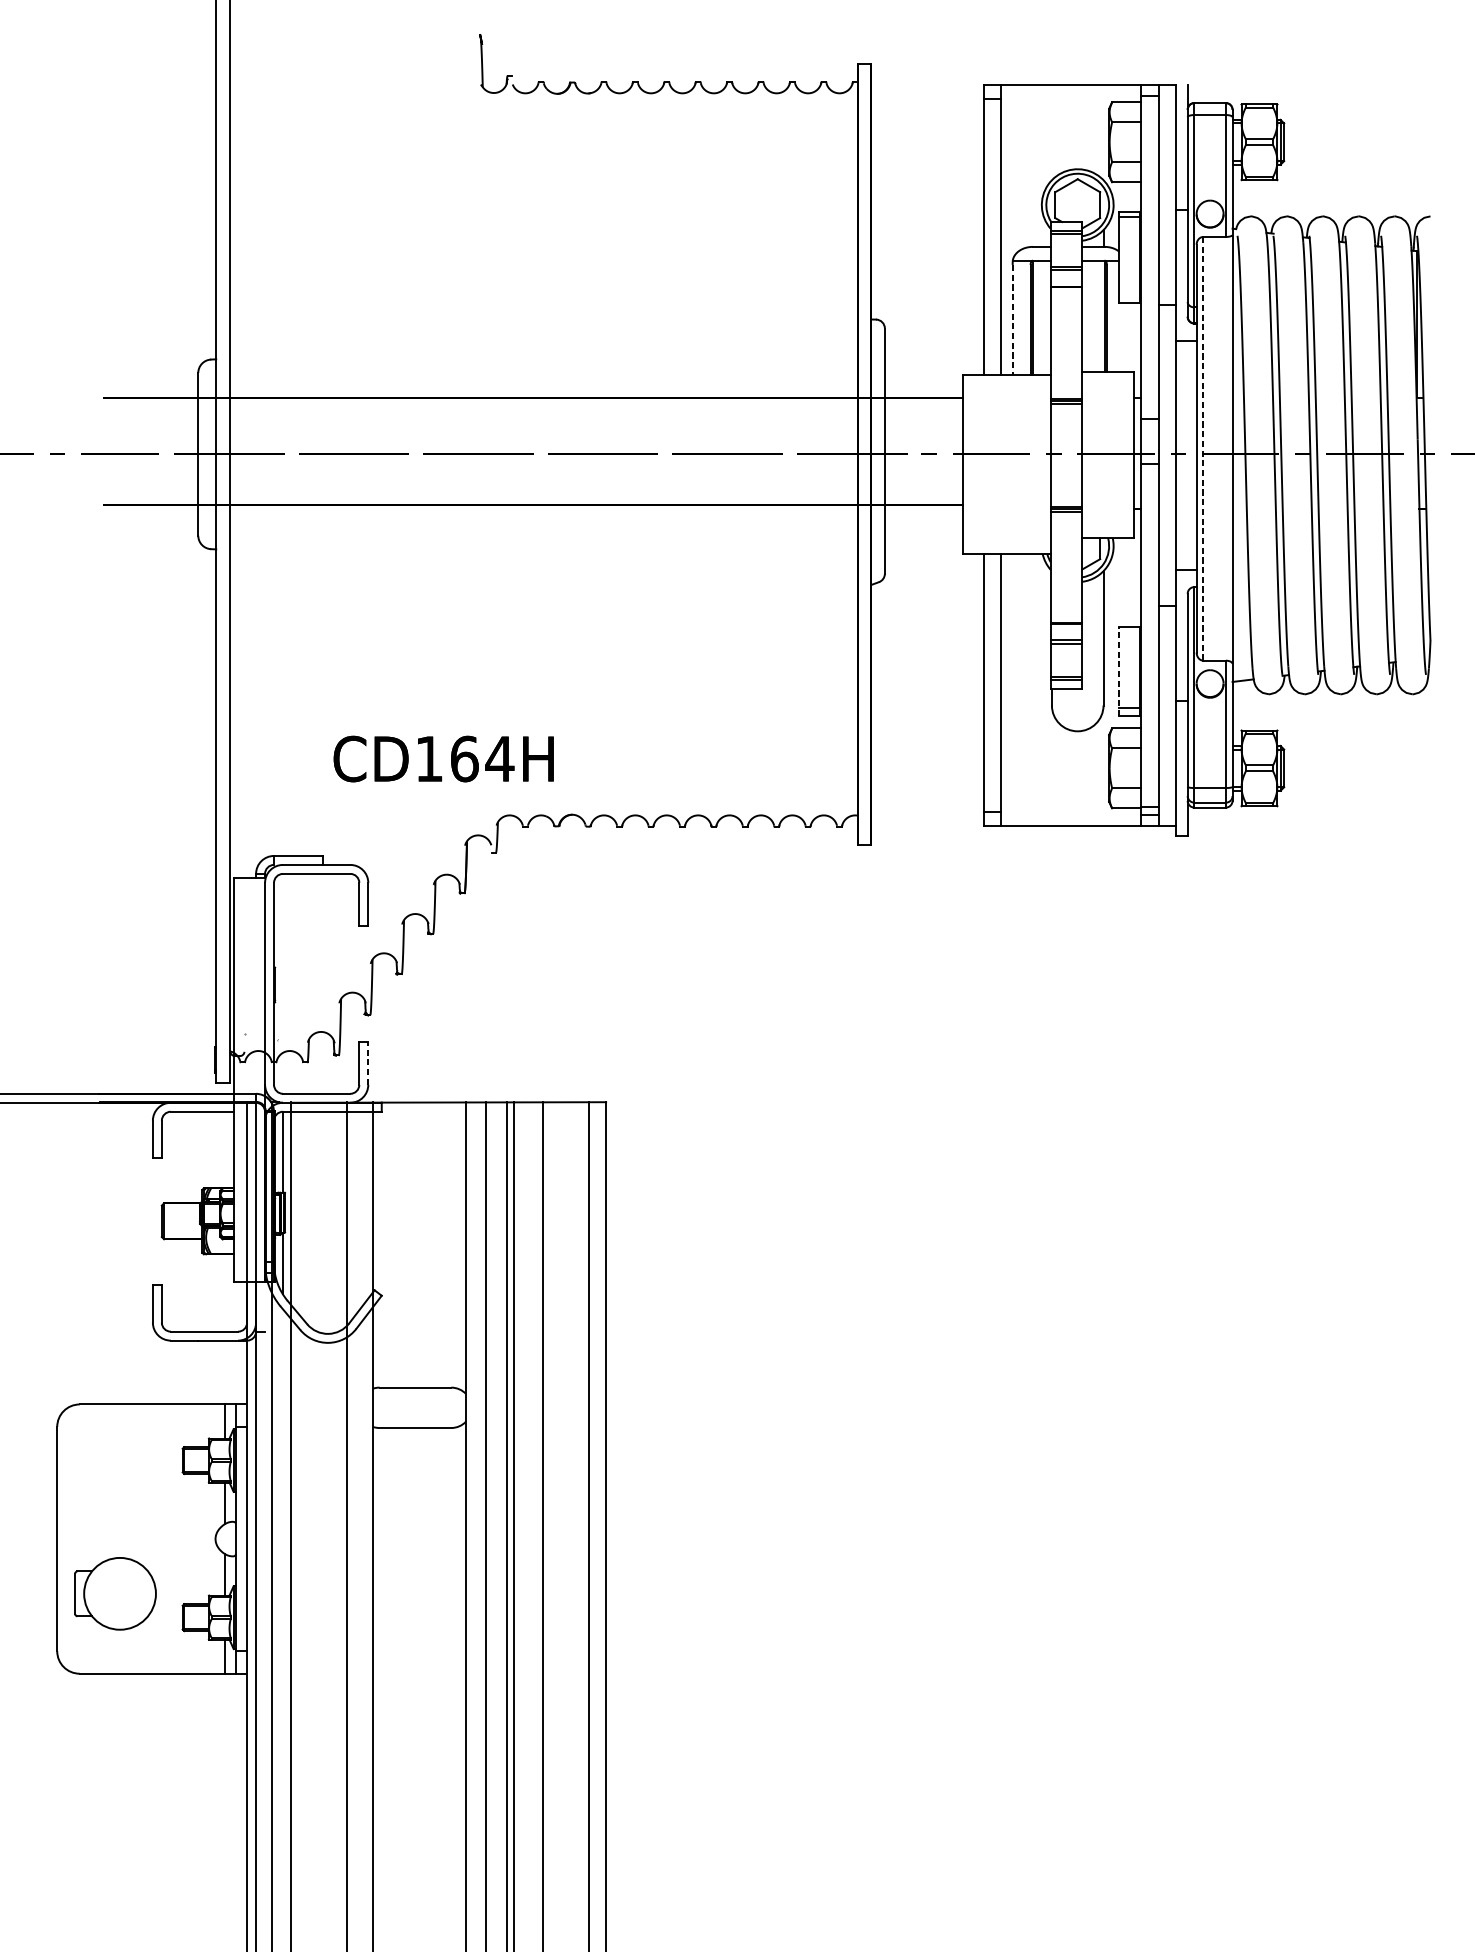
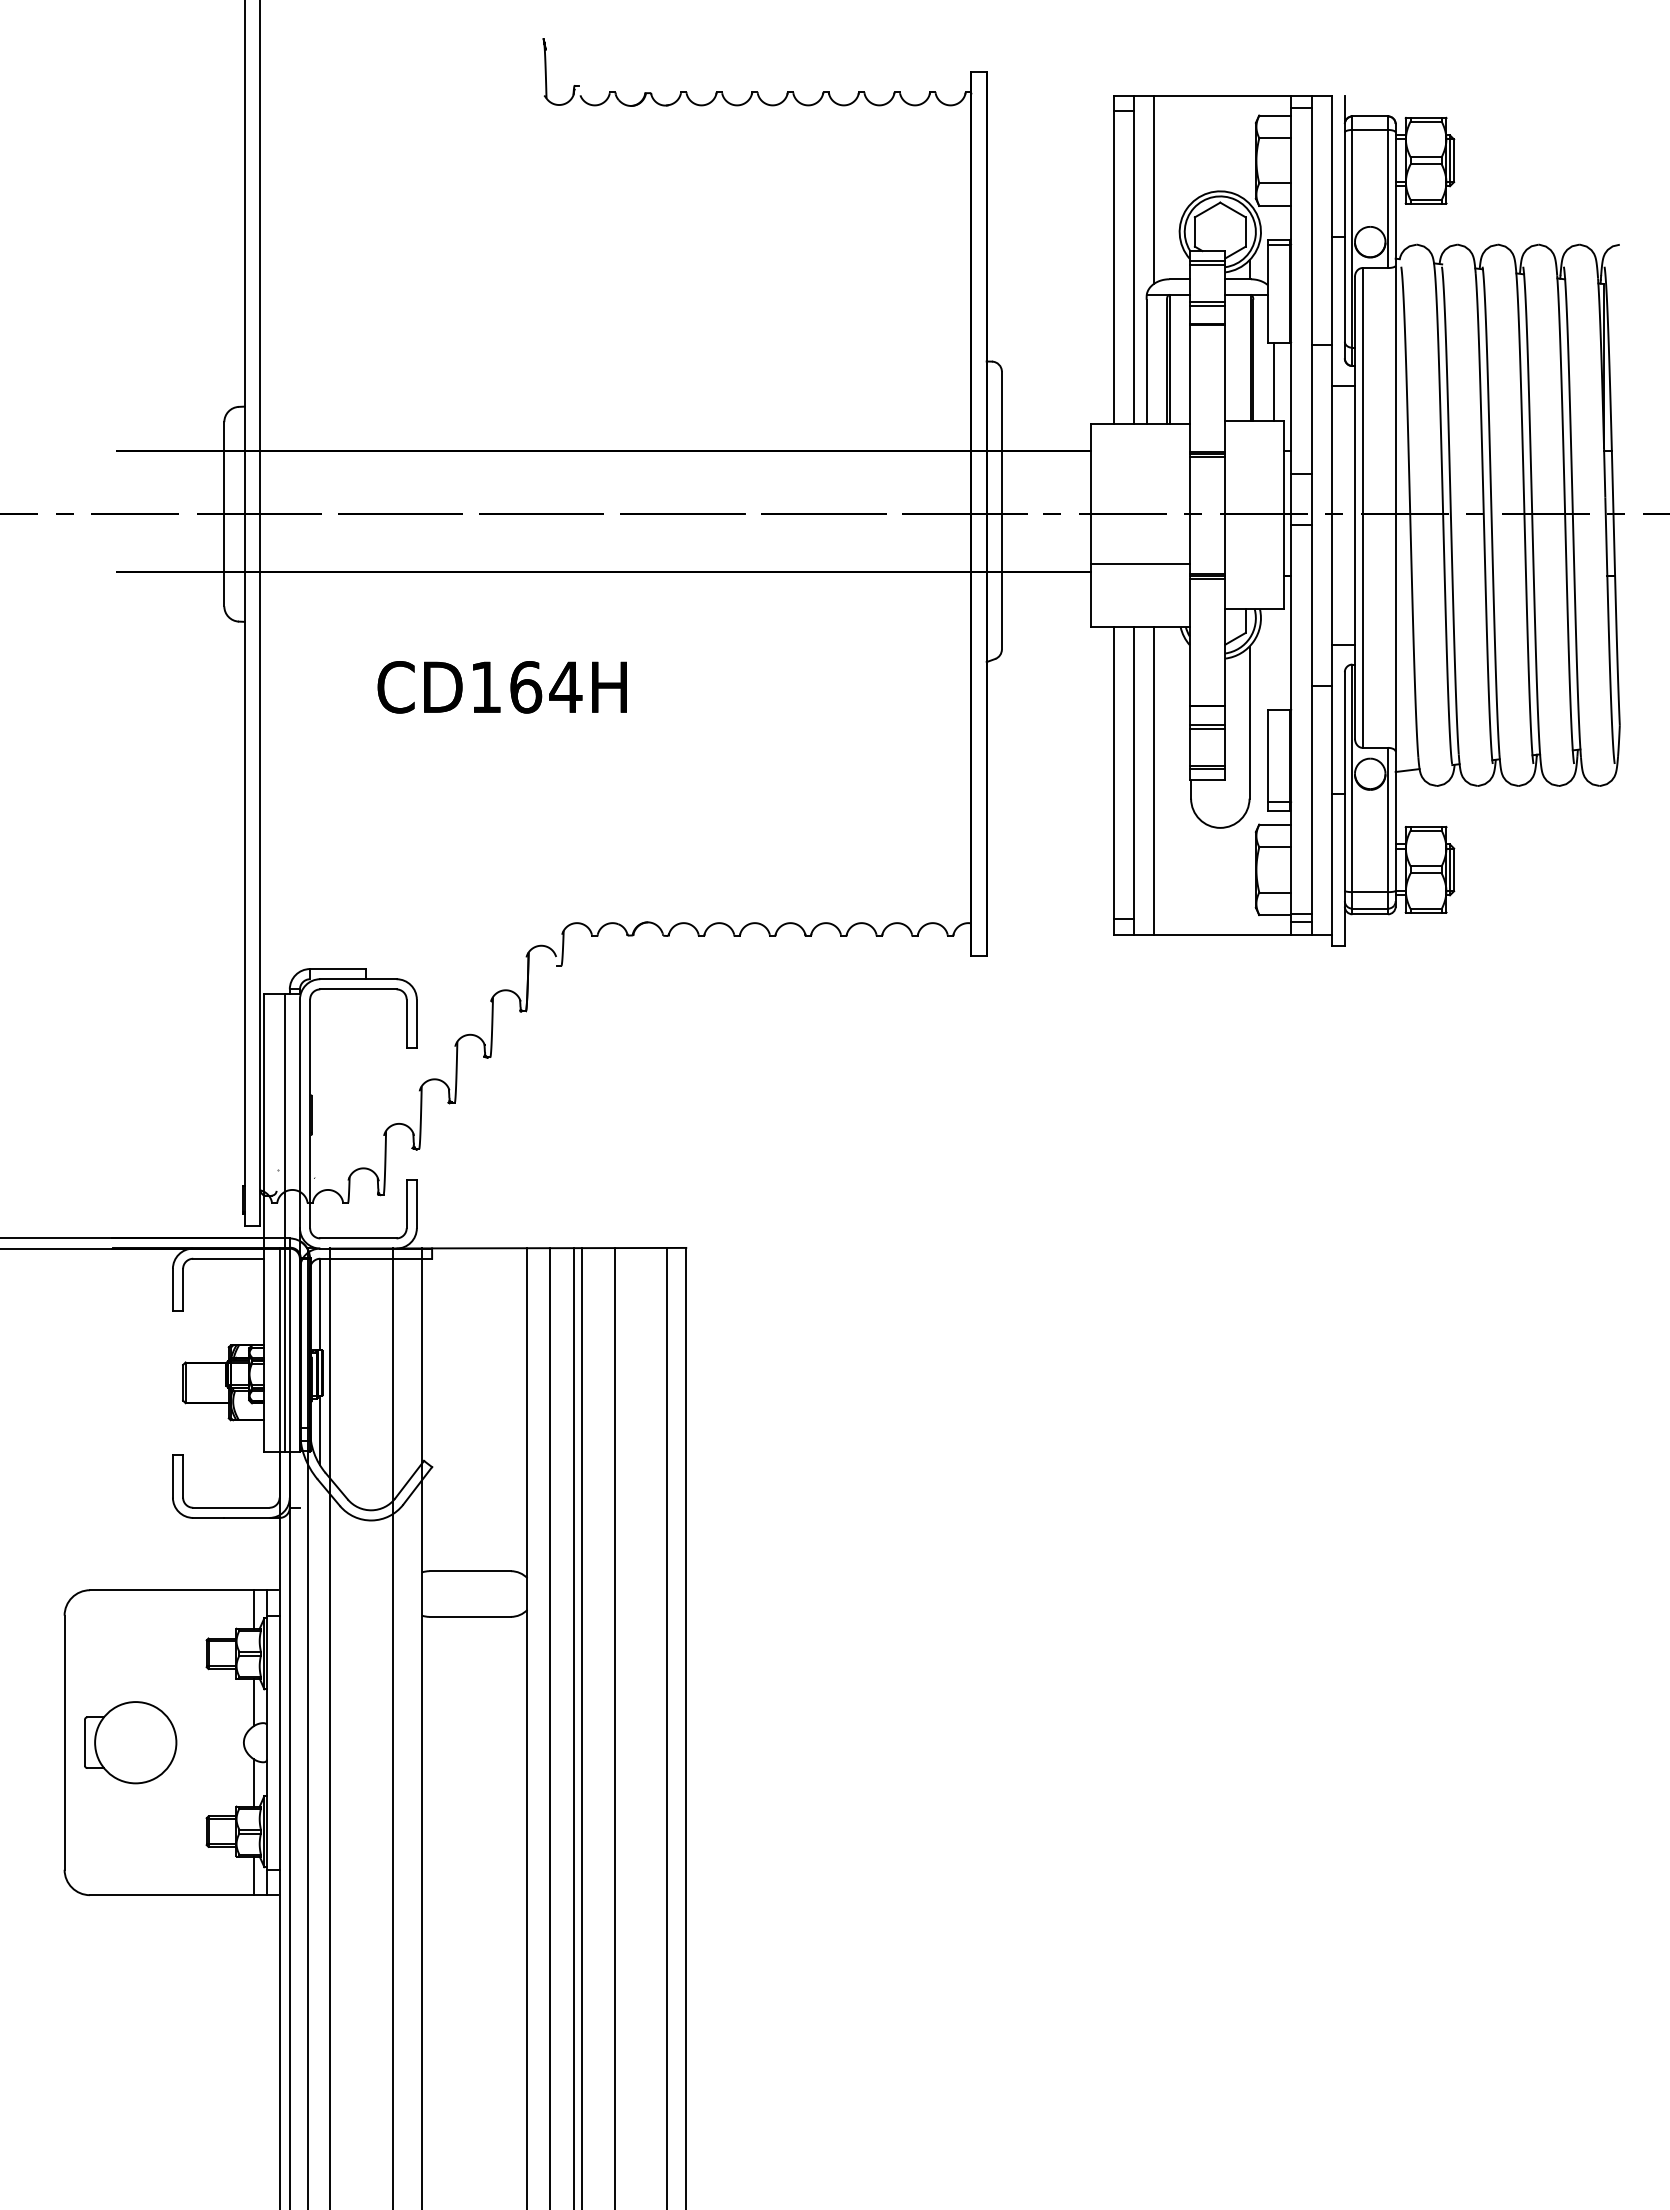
line: (1019, 167) -> (1154, 189), added
line: (1012, 320) -> (1146, 362), dashed -> solid
line: (1124, 337) -> (1273, 381), added
line: (1203, 448) -> (1362, 507), dashed -> solid
line: (1006, 497) -> (1139, 563), added
line: (1119, 670) -> (1267, 759), dashed -> solid
line: (1019, 689) -> (1154, 780), added
text: (443, 759) -> (501, 687), moved
line: (367, 1062) -> (416, 1203), dashed -> solid
line: (251, 1079) -> (284, 1222), added
part: (115, 1593) -> (130, 1742), moved

